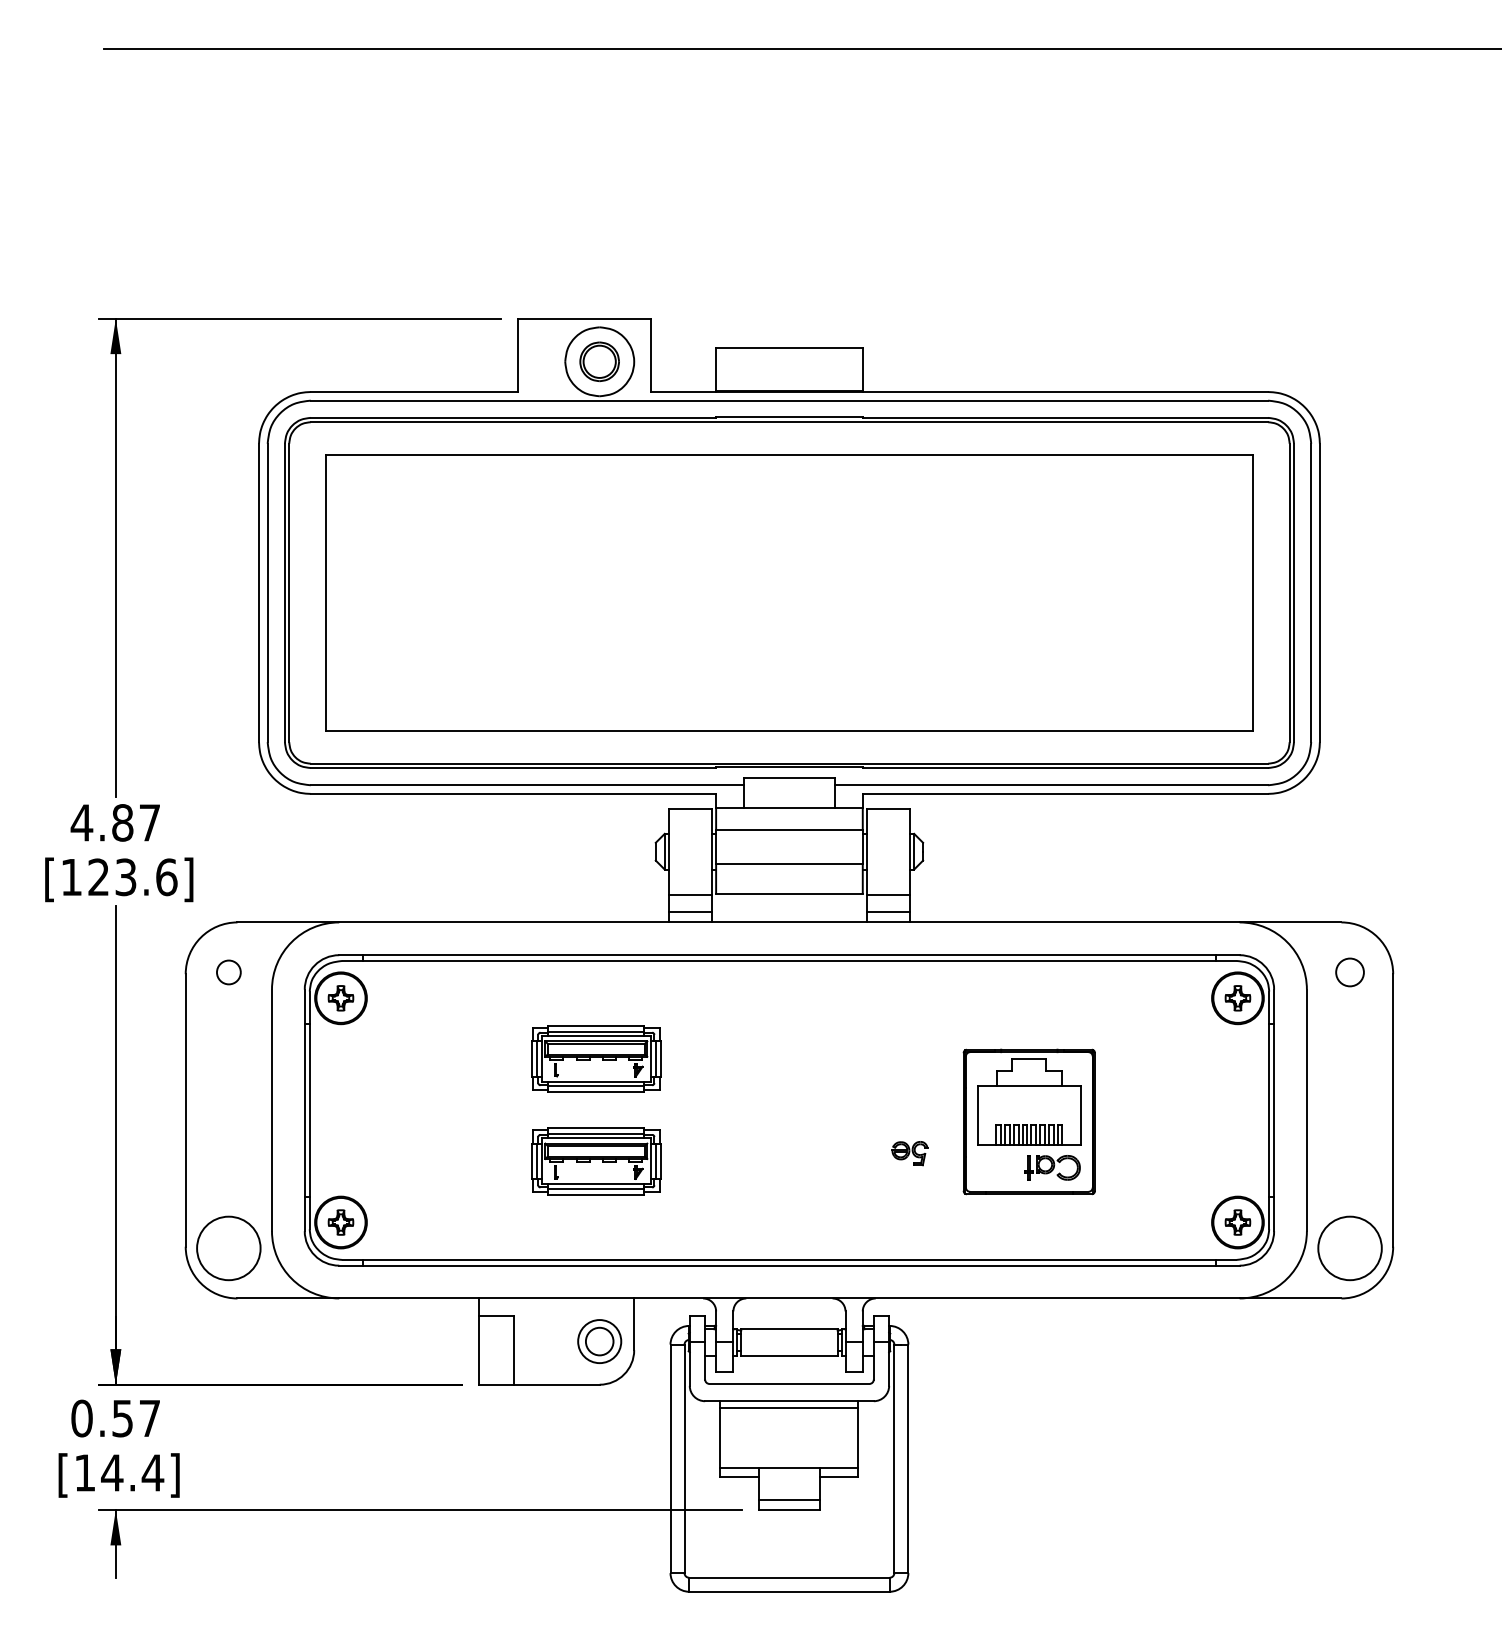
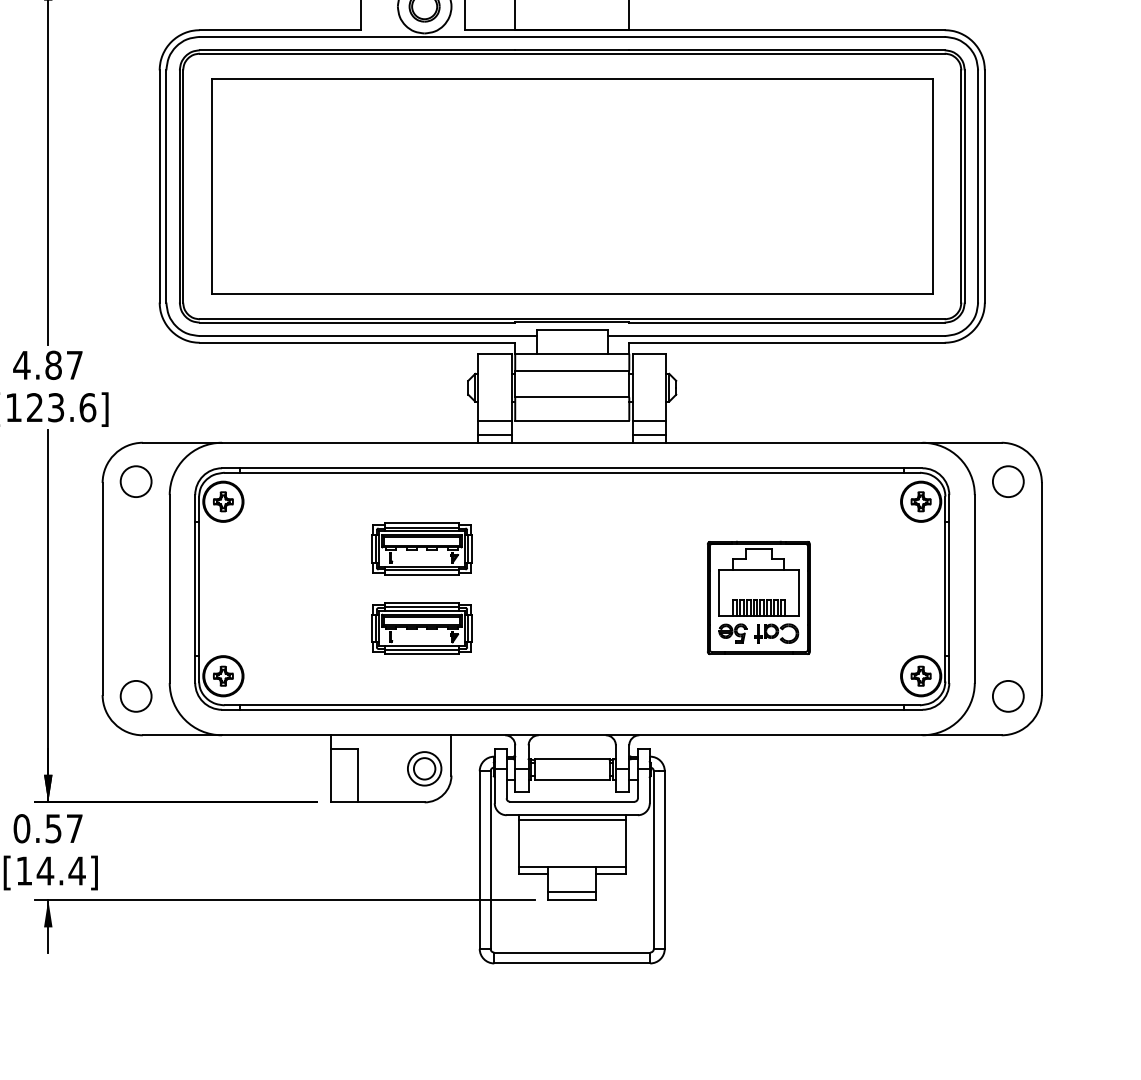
circle: (228, 972) -> (135, 481), size x1.67
circle: (1349, 972) -> (1007, 481), size x1.43
part: (909, 1153) -> (732, 633), moved
circle: (228, 1248) -> (135, 696), size x0.62
circle: (1349, 1248) -> (1007, 696), size x0.62

